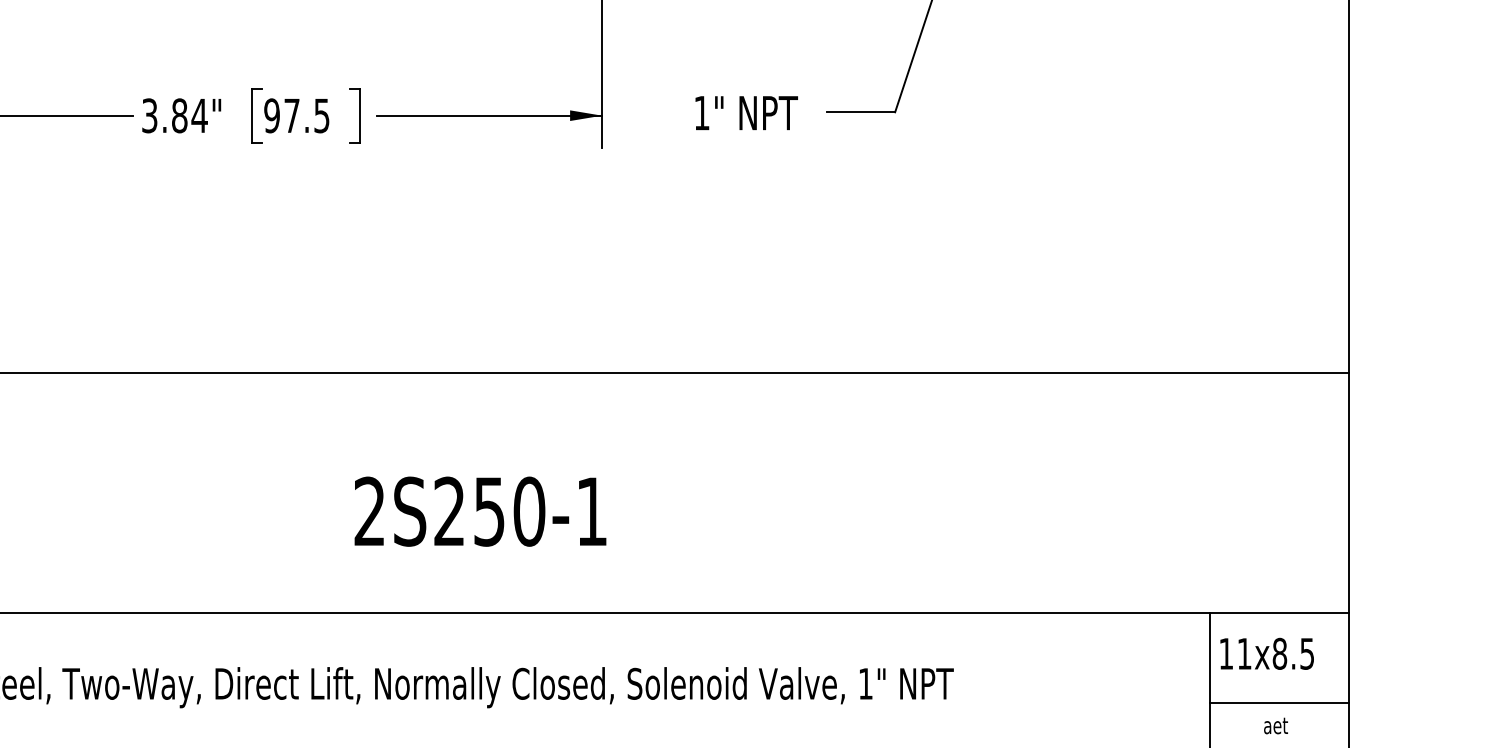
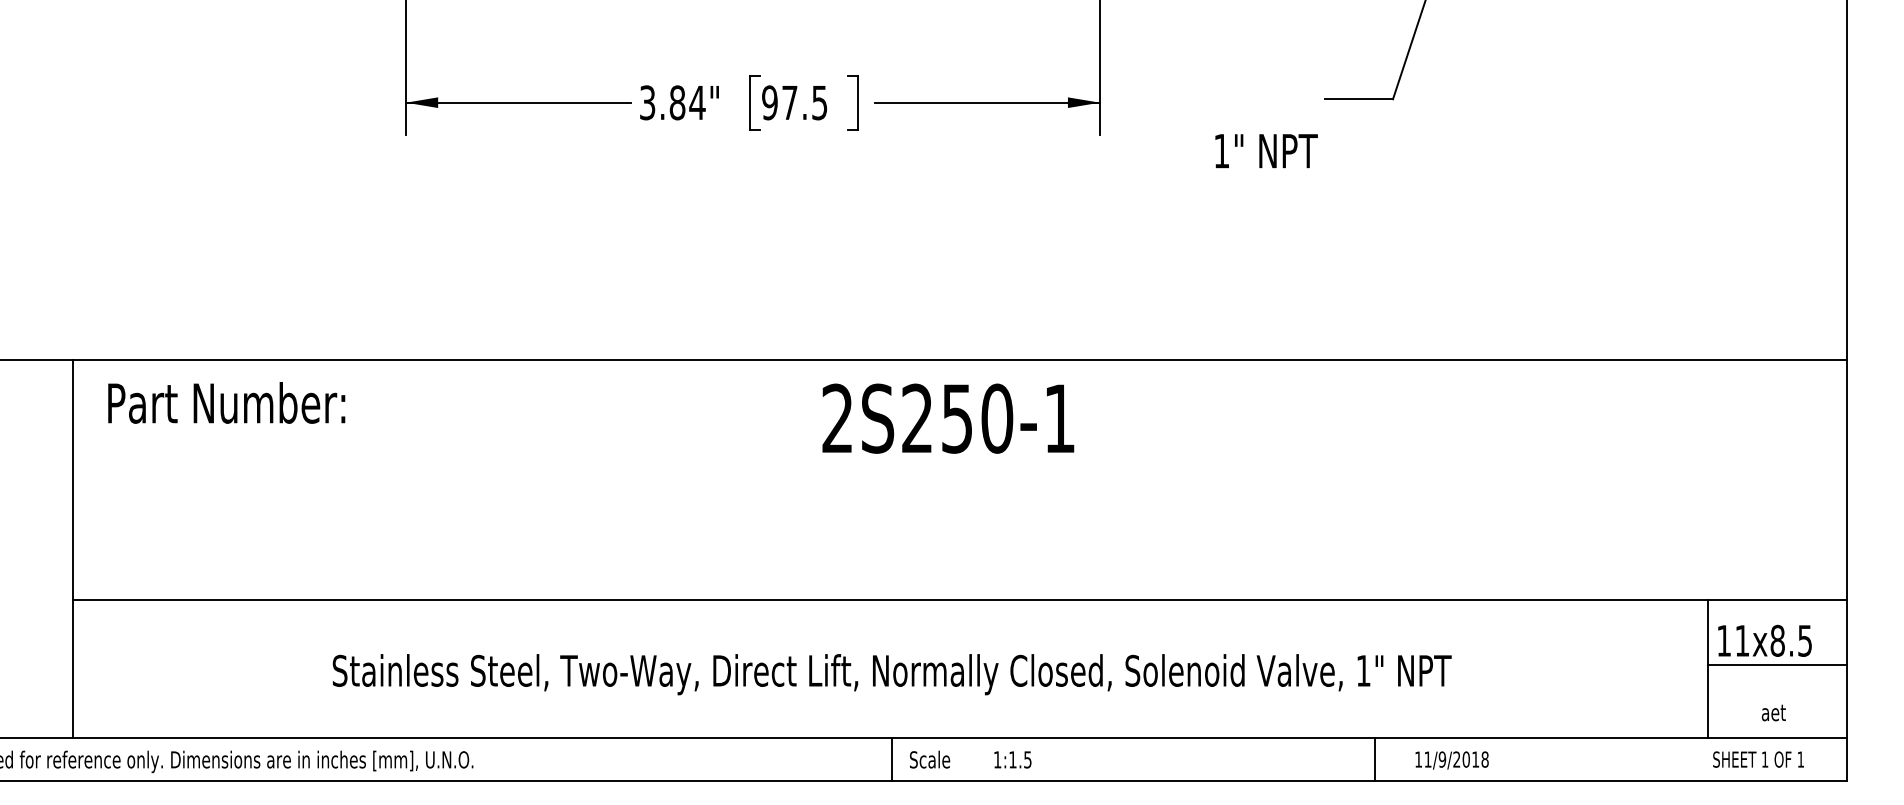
text: (746, 113) -> (1266, 151), moved
text: (480, 511) -> (948, 418), moved
line: (1279, 703) -> (1777, 665), moved

